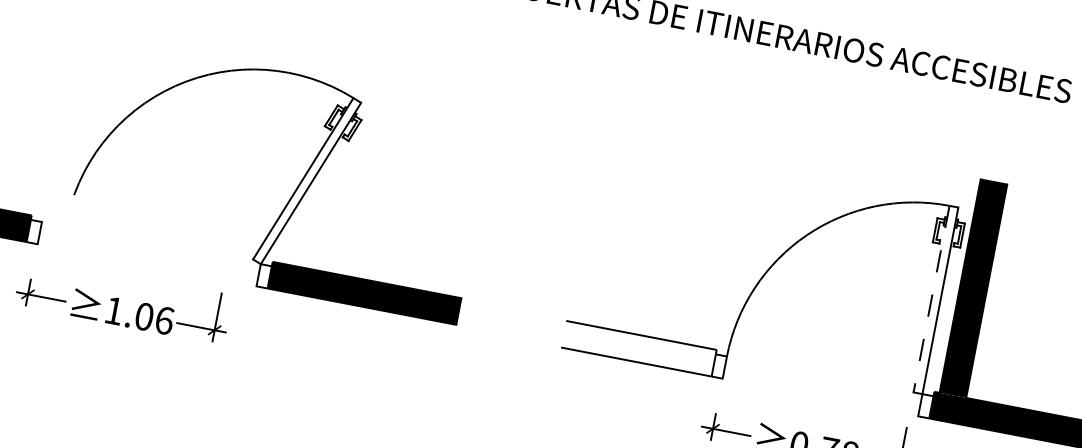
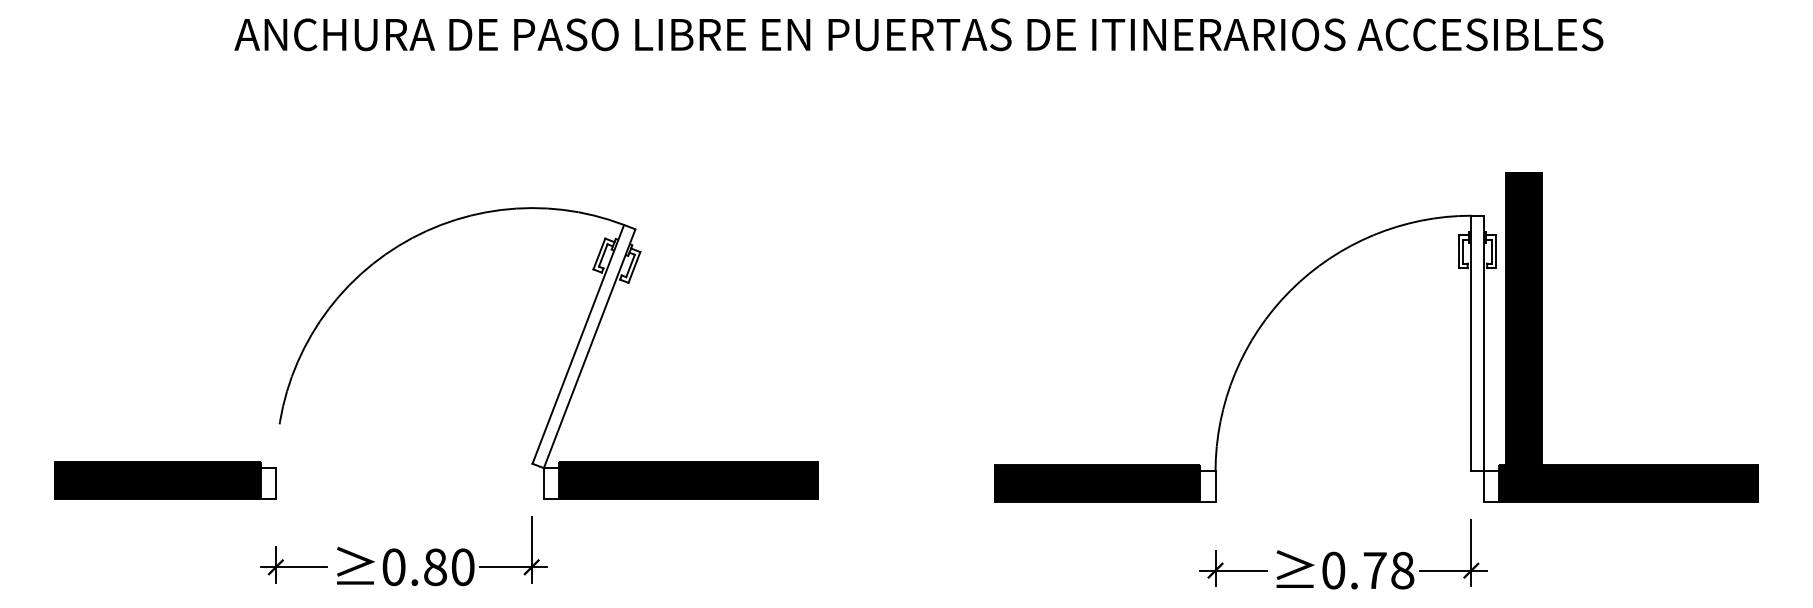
part: (295, 190) -> (570, 361), moved
line: (931, 299) -> (1471, 343), dashed -> solid
text: (139, 315) -> (428, 567), 1.06 -> 0.80
fill: (639, 348) -> (1097, 483), added

